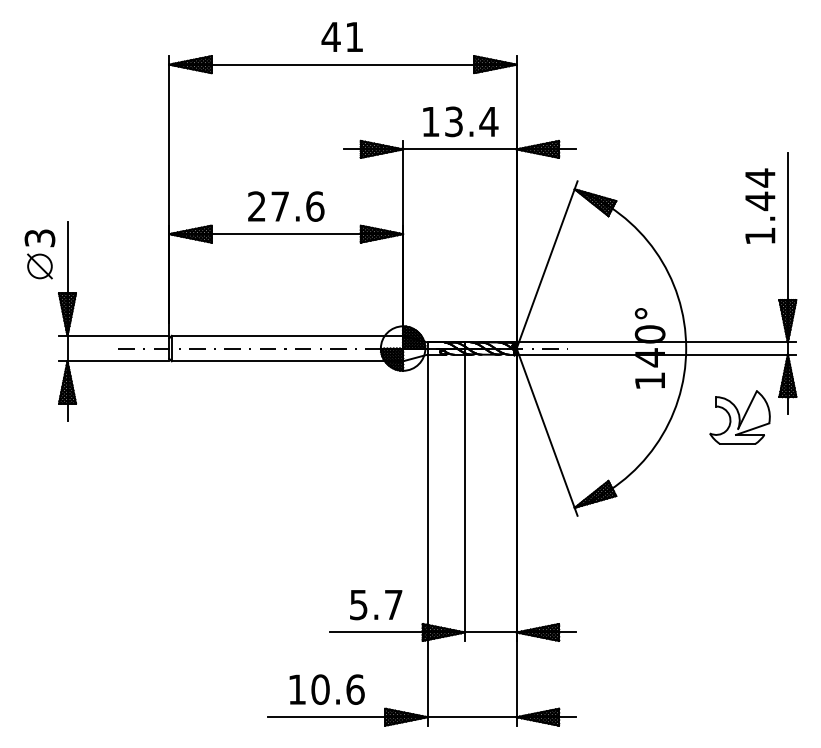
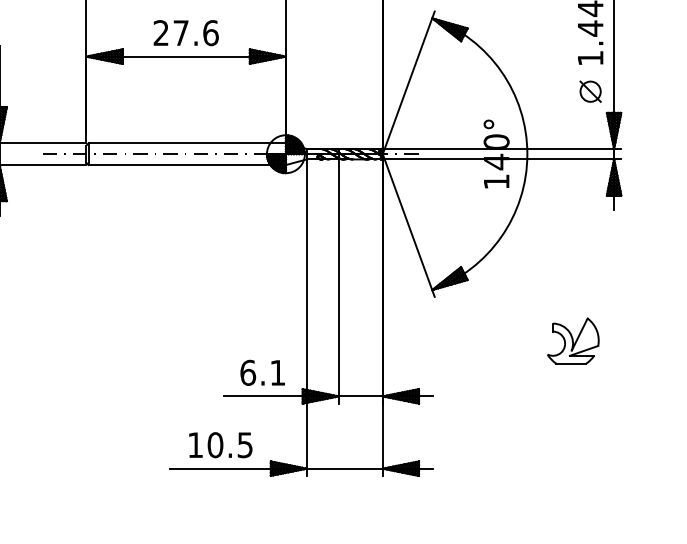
part: (760, 275) -> (590, 91), added
part: (739, 417) -> (572, 340), moved
text: (375, 604) -> (262, 372), 5.7 -> 6.1
text: (355, 689) -> (245, 445), 10.6 -> 10.5

